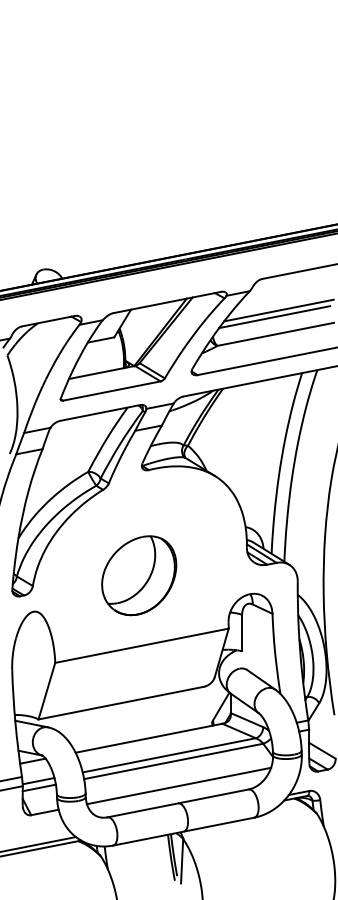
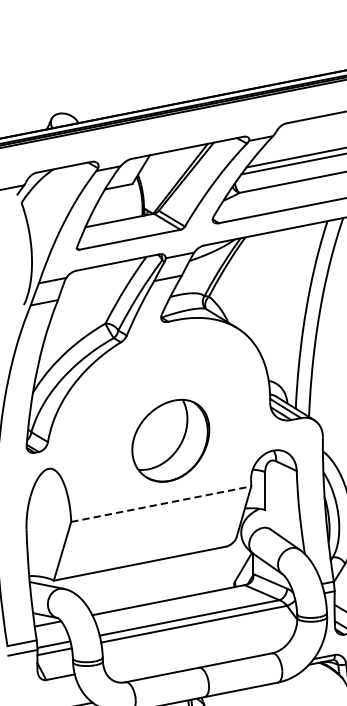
part: (139, 575) -> (171, 440), moved
line: (142, 645) -> (161, 503), solid -> dashed
line: (178, 785) -> (199, 649), removed

